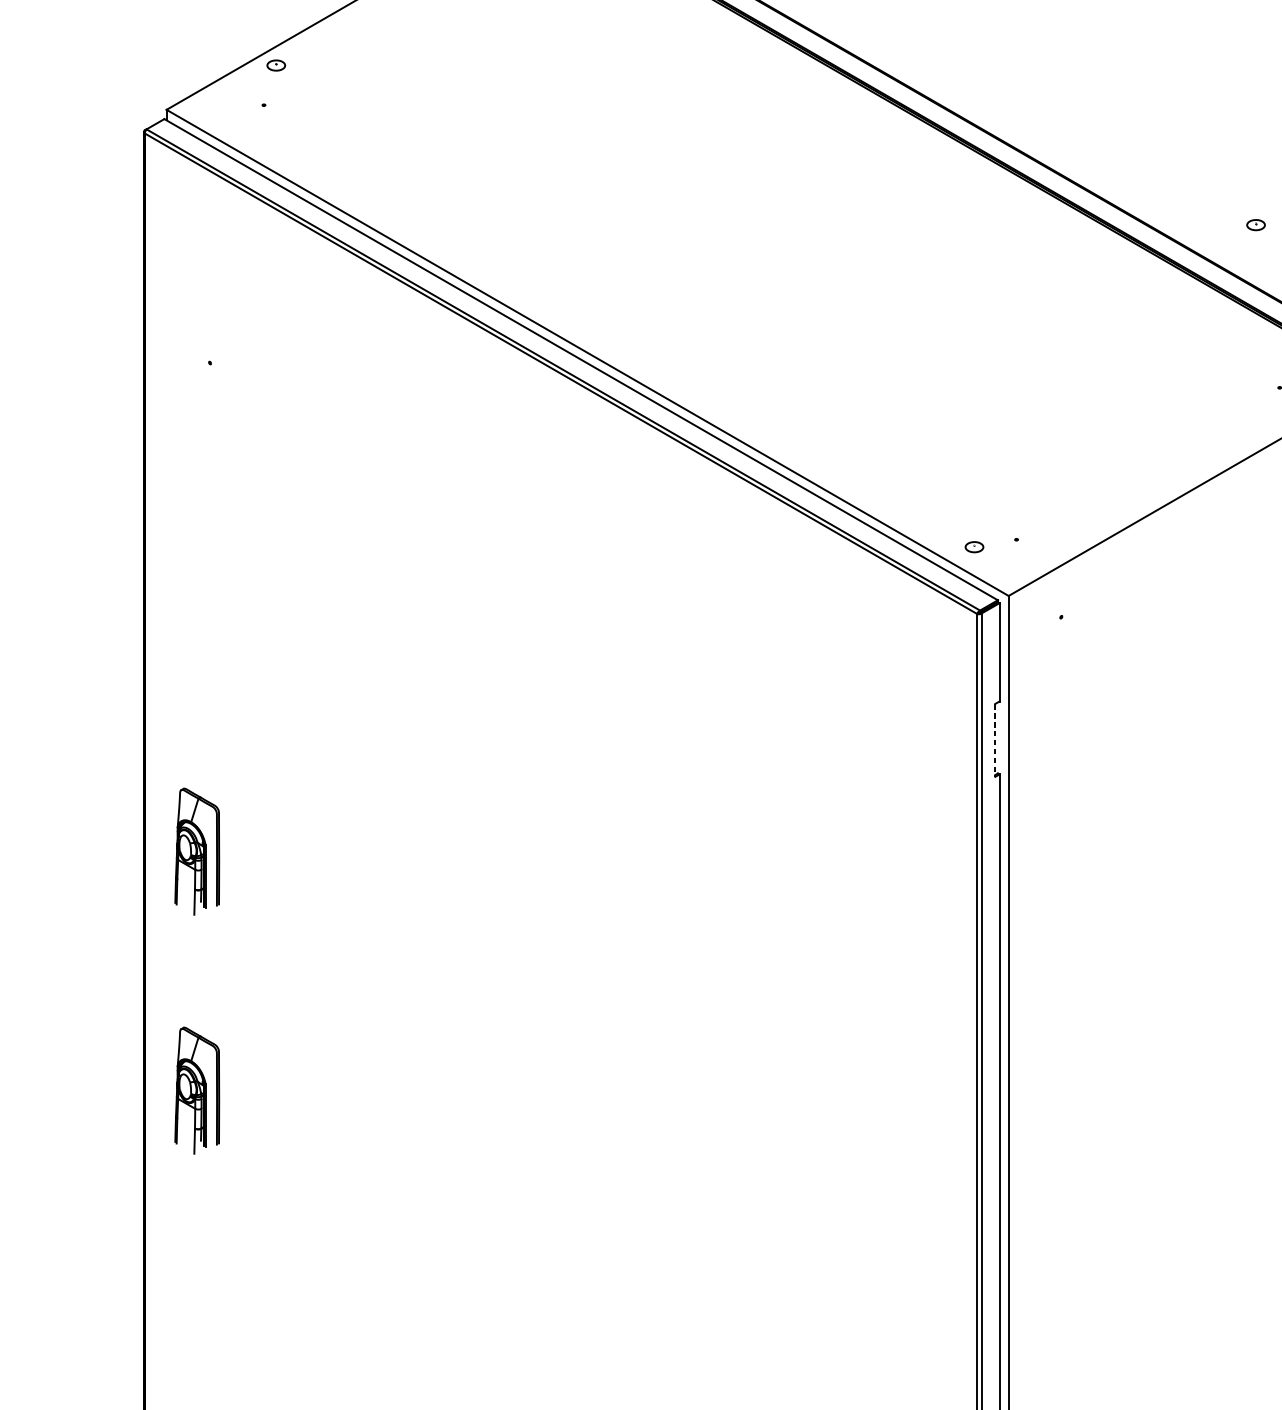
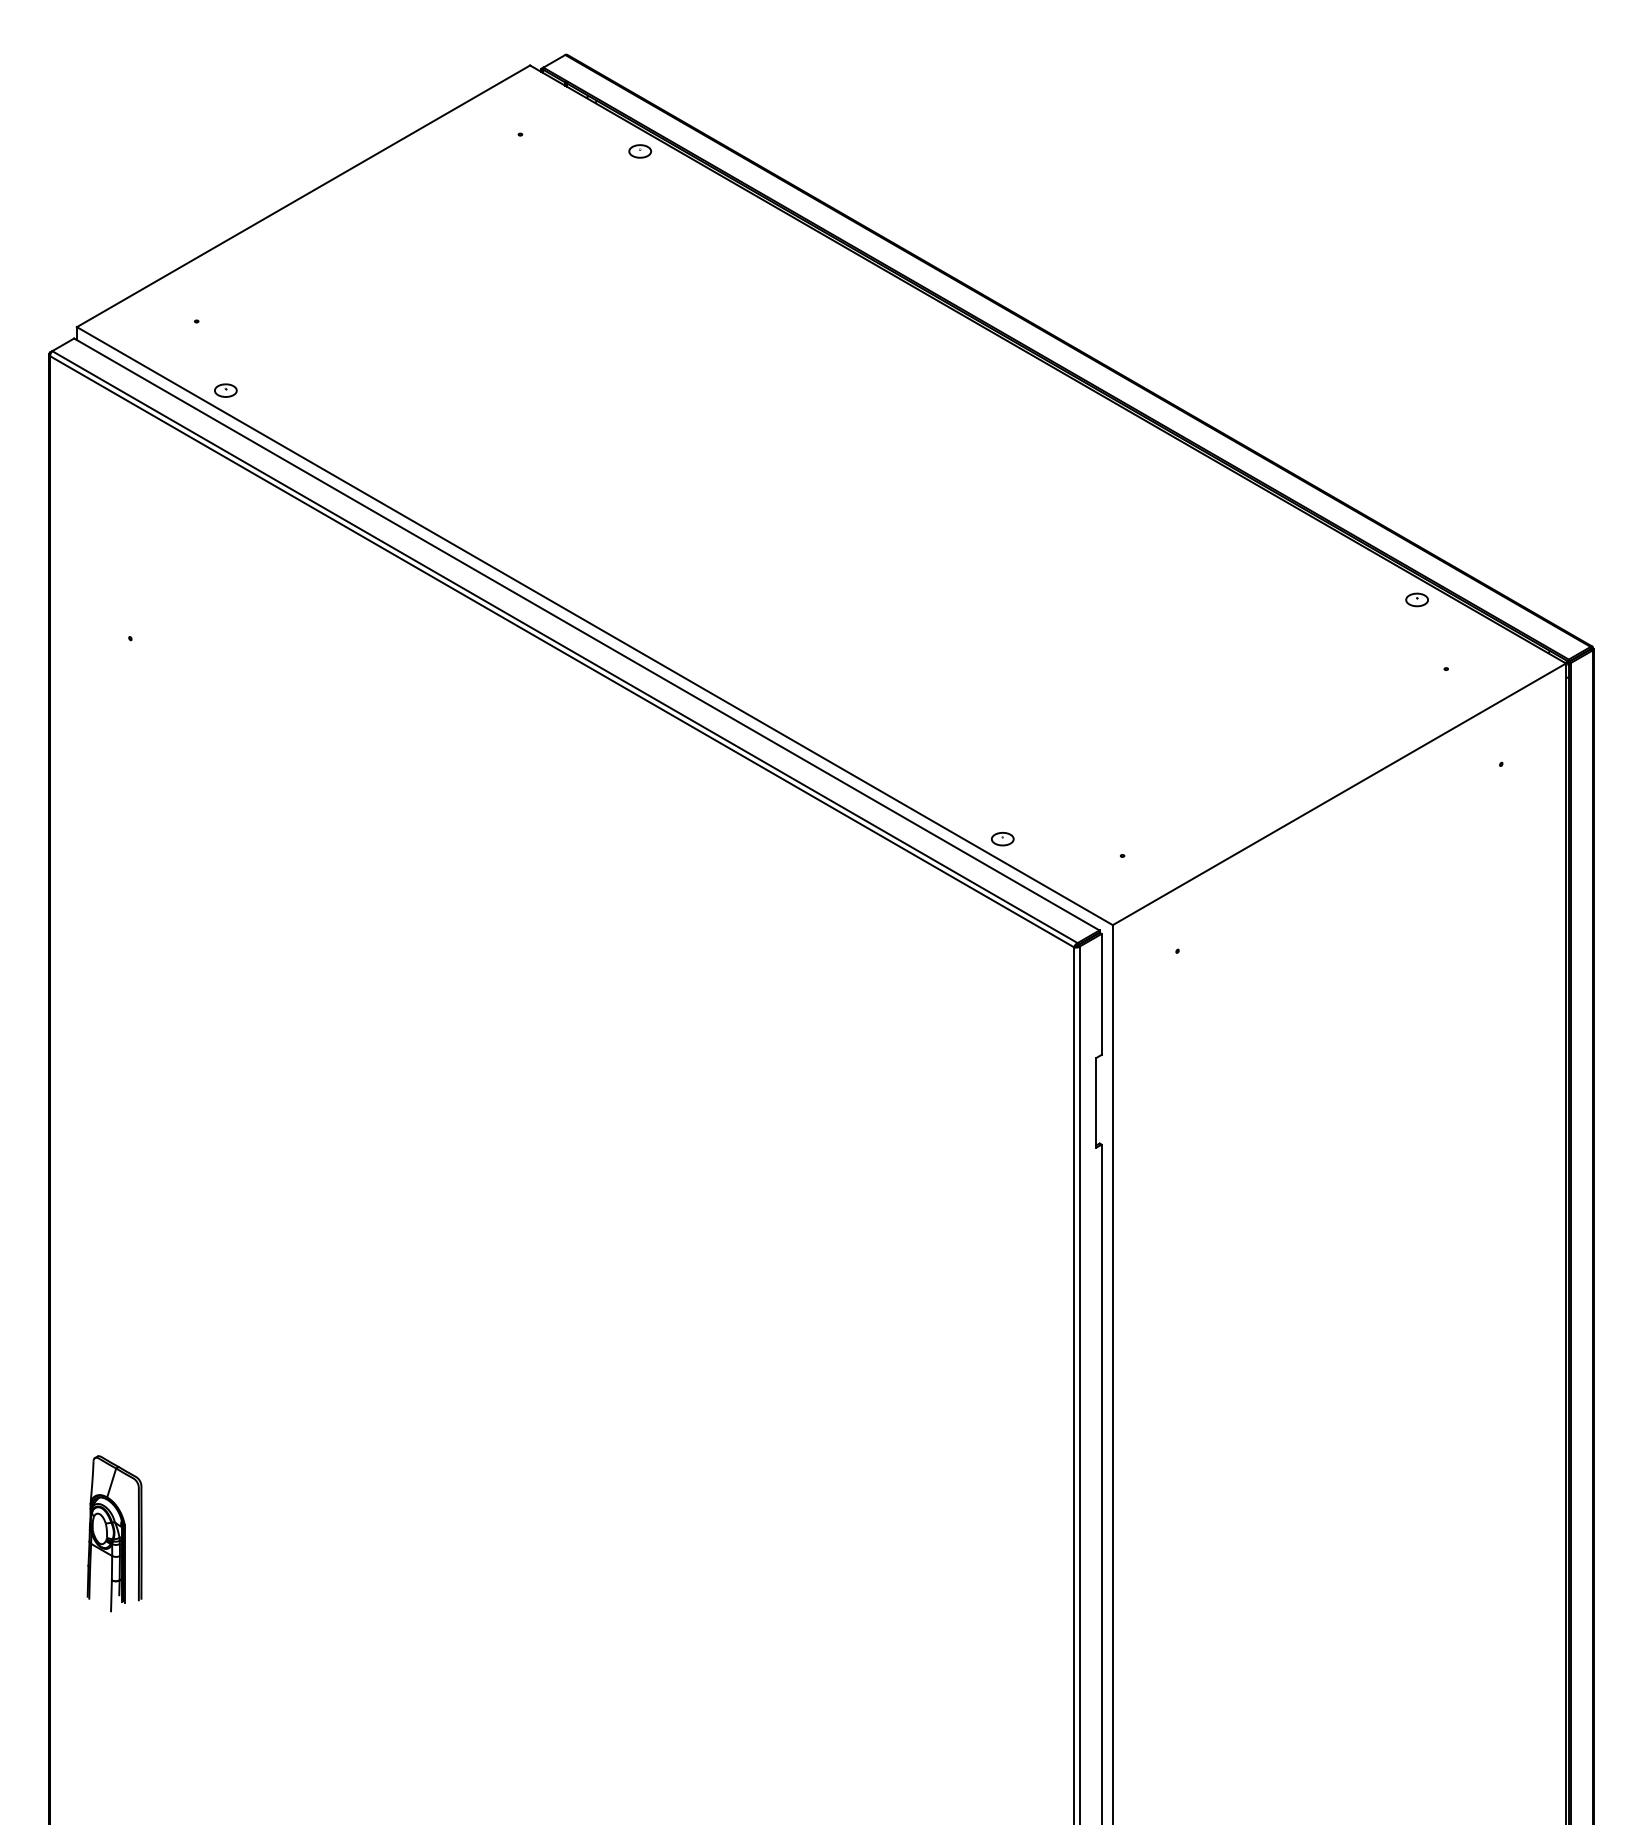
part: (275, 65) -> (225, 390), moved
part: (1255, 224) -> (1416, 599), moved
part: (974, 547) -> (1002, 839), moved
line: (995, 740) -> (1096, 1102), dashed -> solid
part: (197, 851) -> (114, 1239), removed

